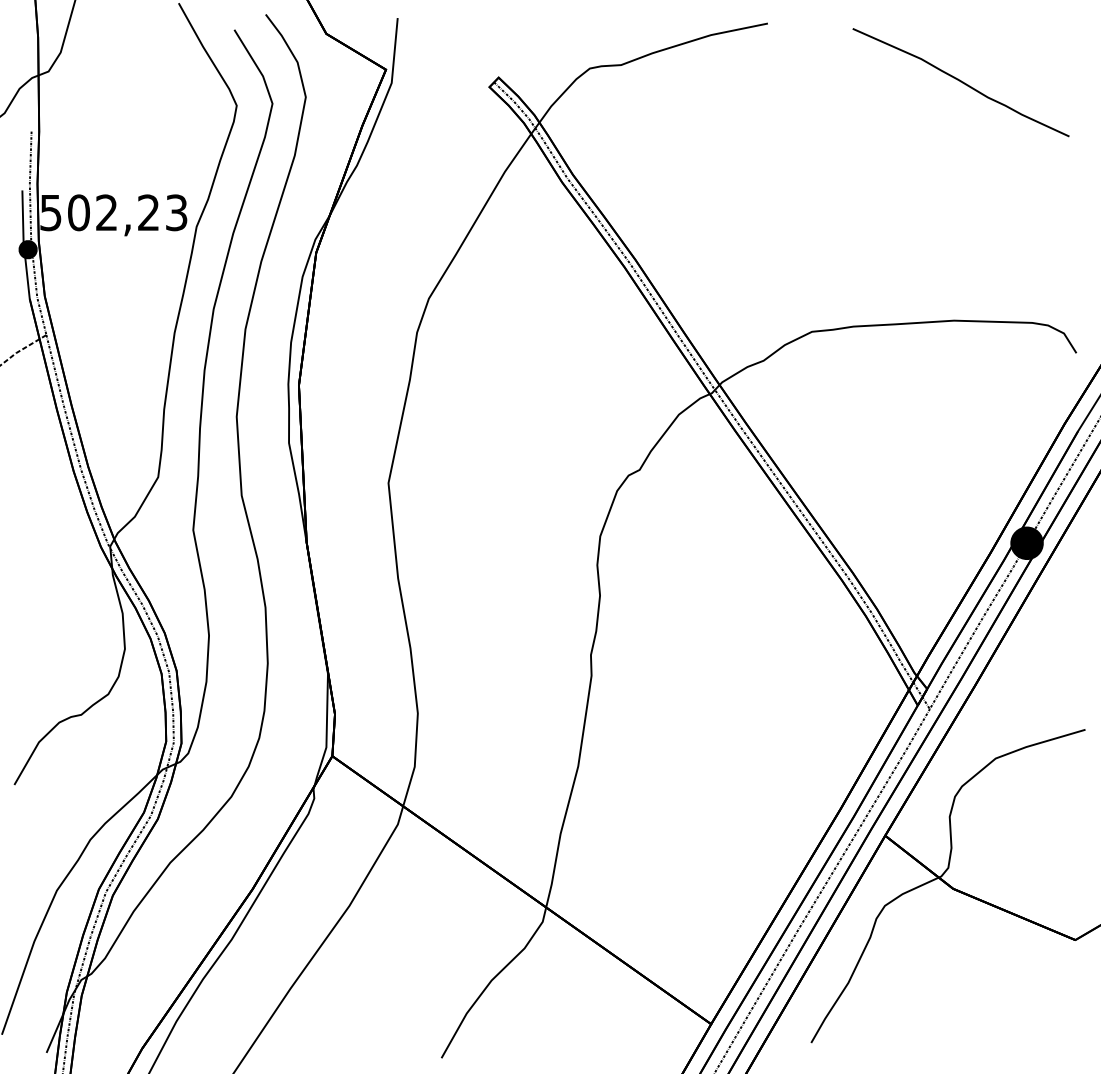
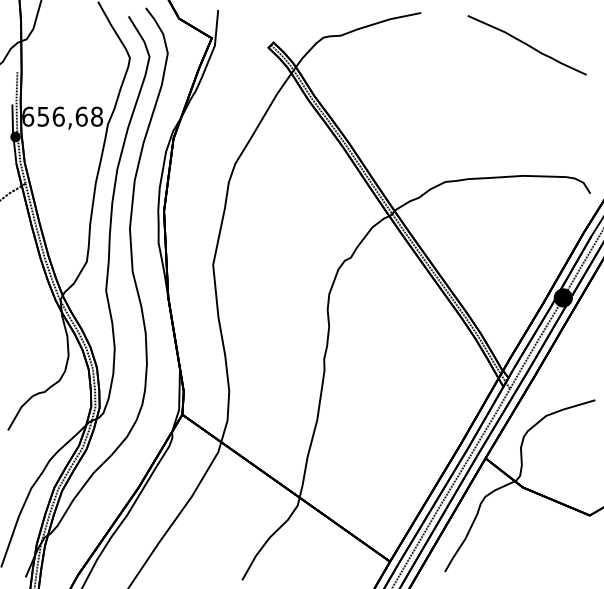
text: (113, 212) -> (62, 116), 502,23 -> 656,68

